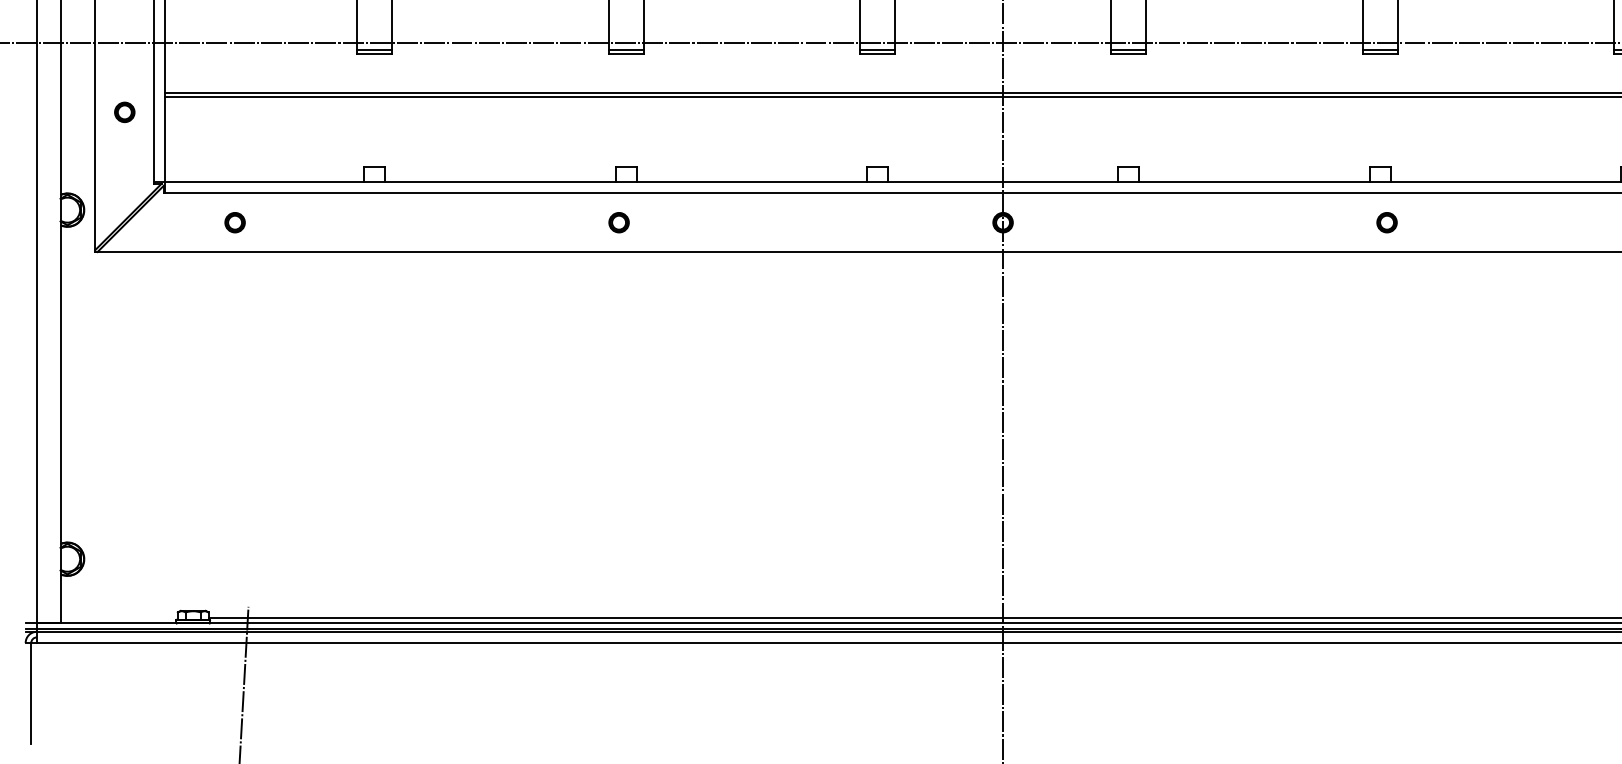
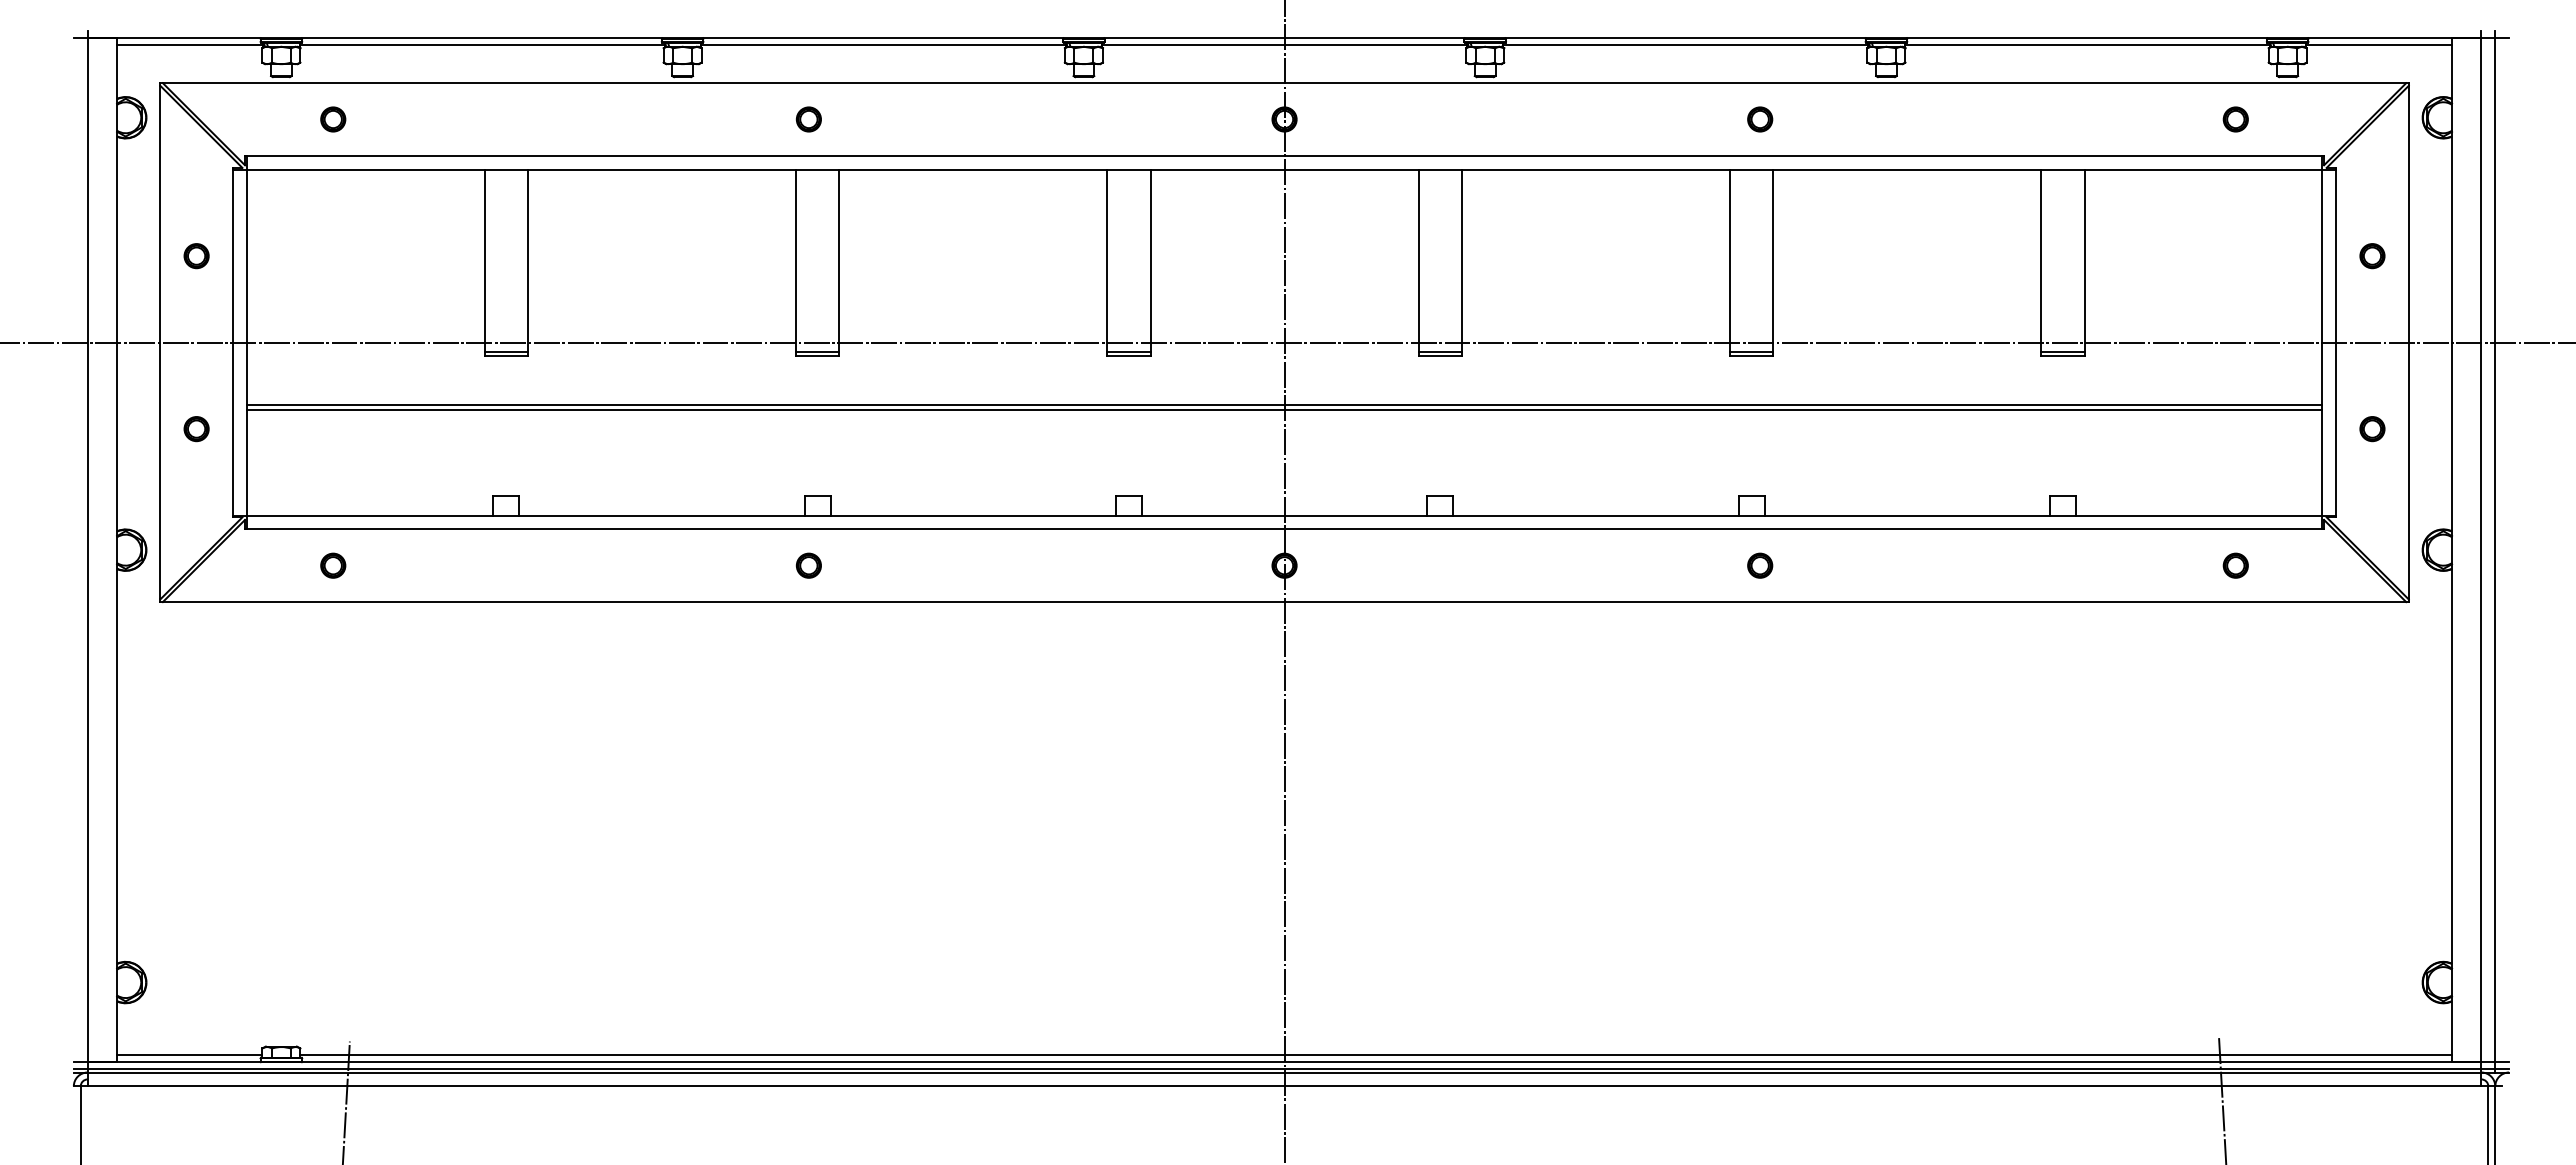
line: (119, 618) -> (189, 1055), added

